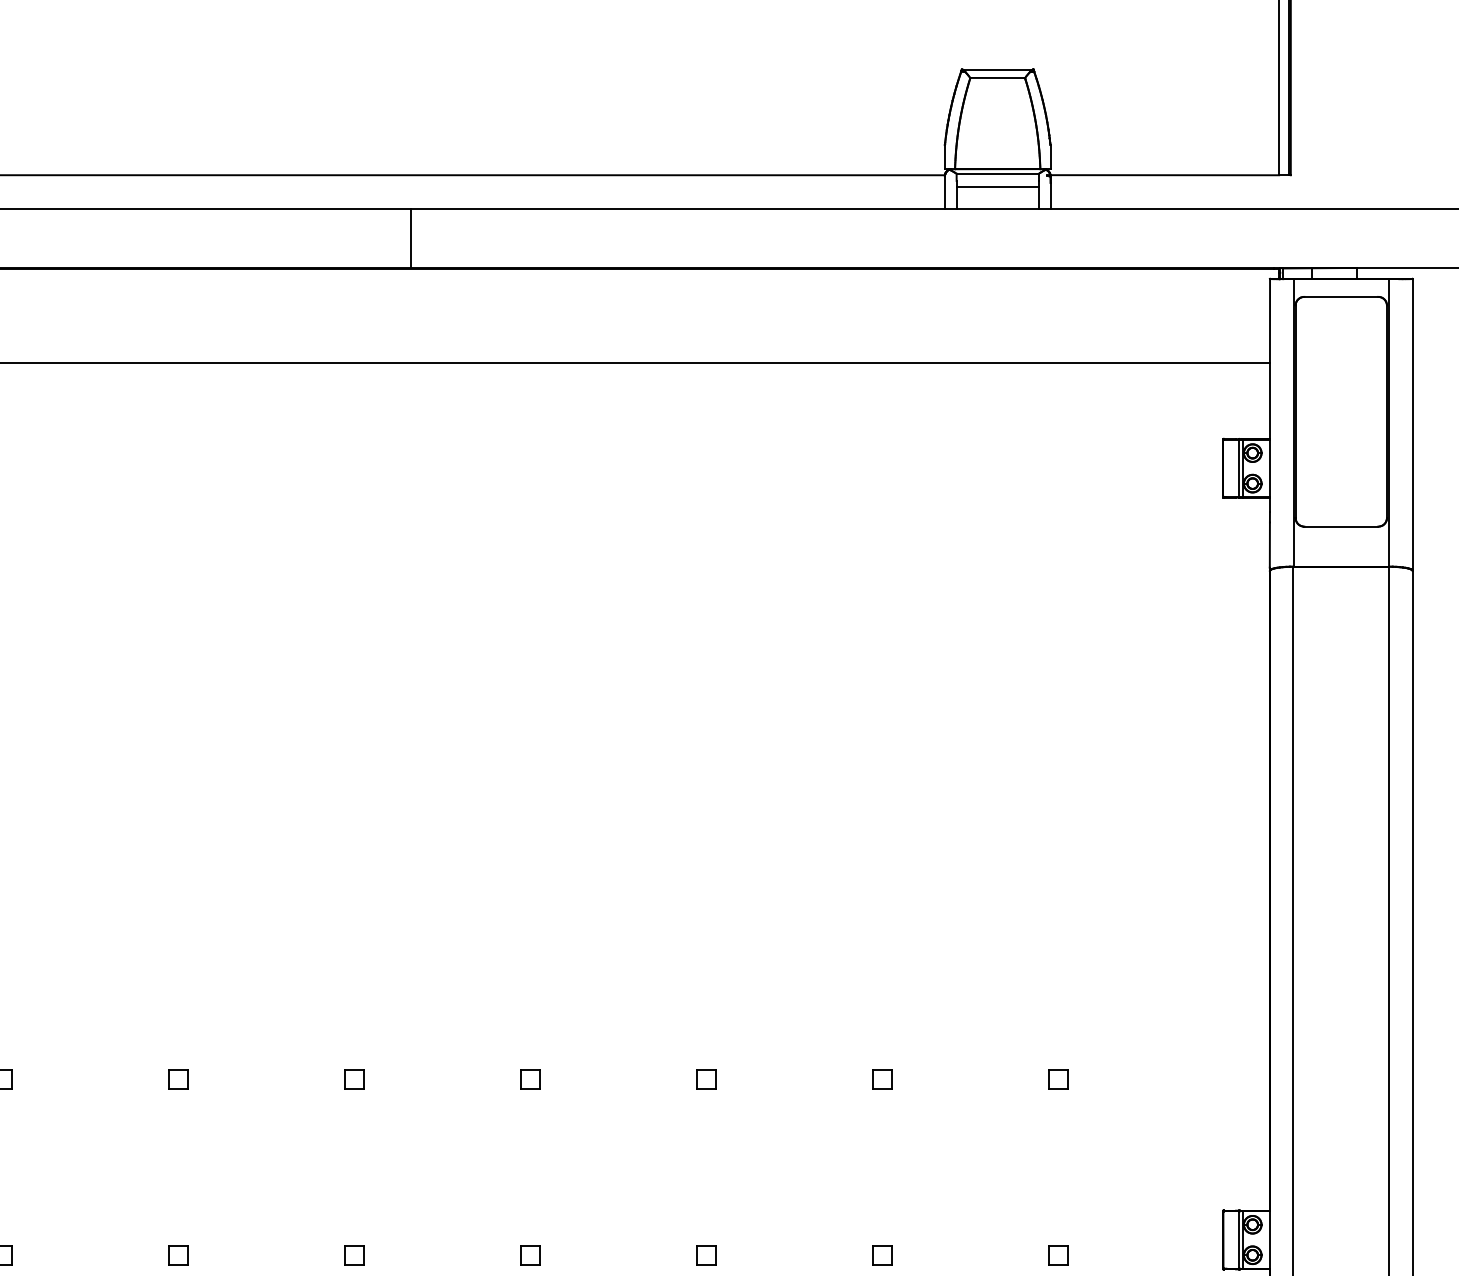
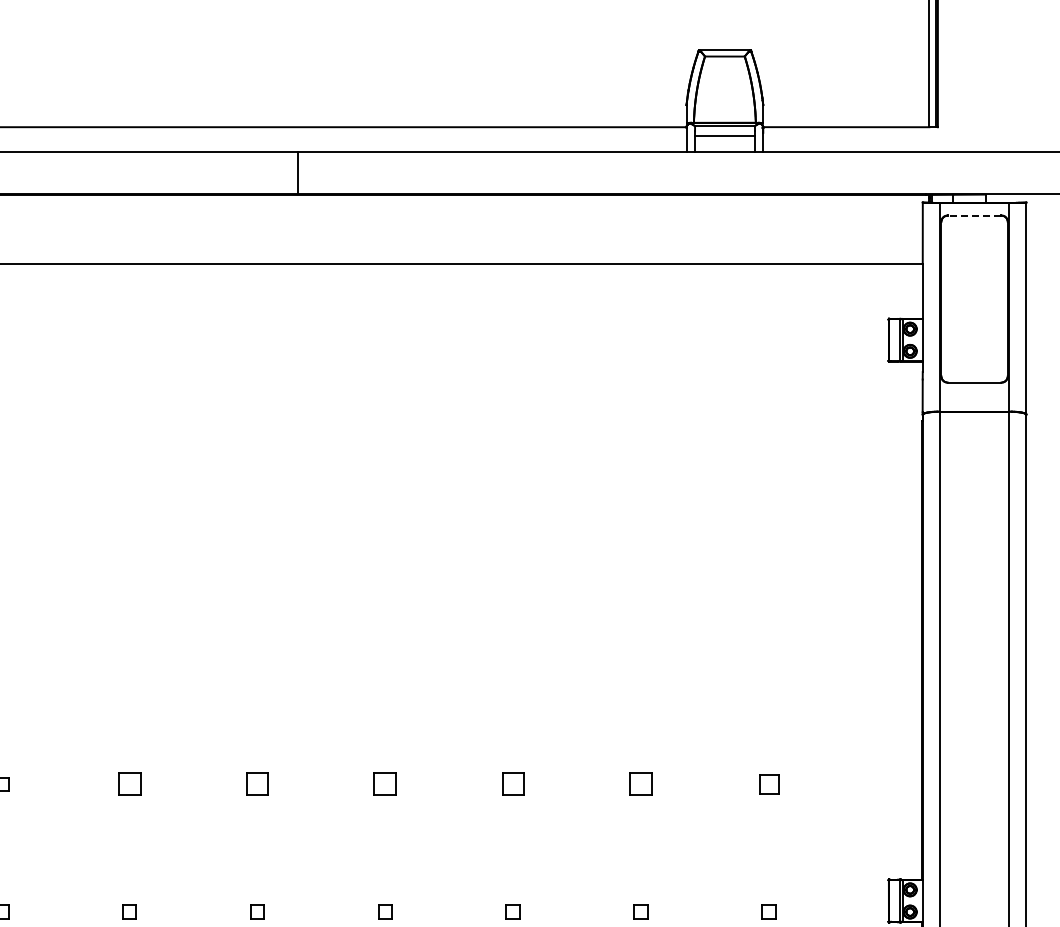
line: (1341, 296) -> (974, 215), solid -> dashed
part: (178, 1079) -> (129, 784), size x1.6
part: (354, 1079) -> (257, 784), size x1.6
part: (530, 1079) -> (385, 784), size x1.6
part: (705, 1079) -> (512, 784), size x1.6
part: (881, 1079) -> (640, 784), size x1.6
part: (1057, 1079) -> (768, 784), size x1.4

